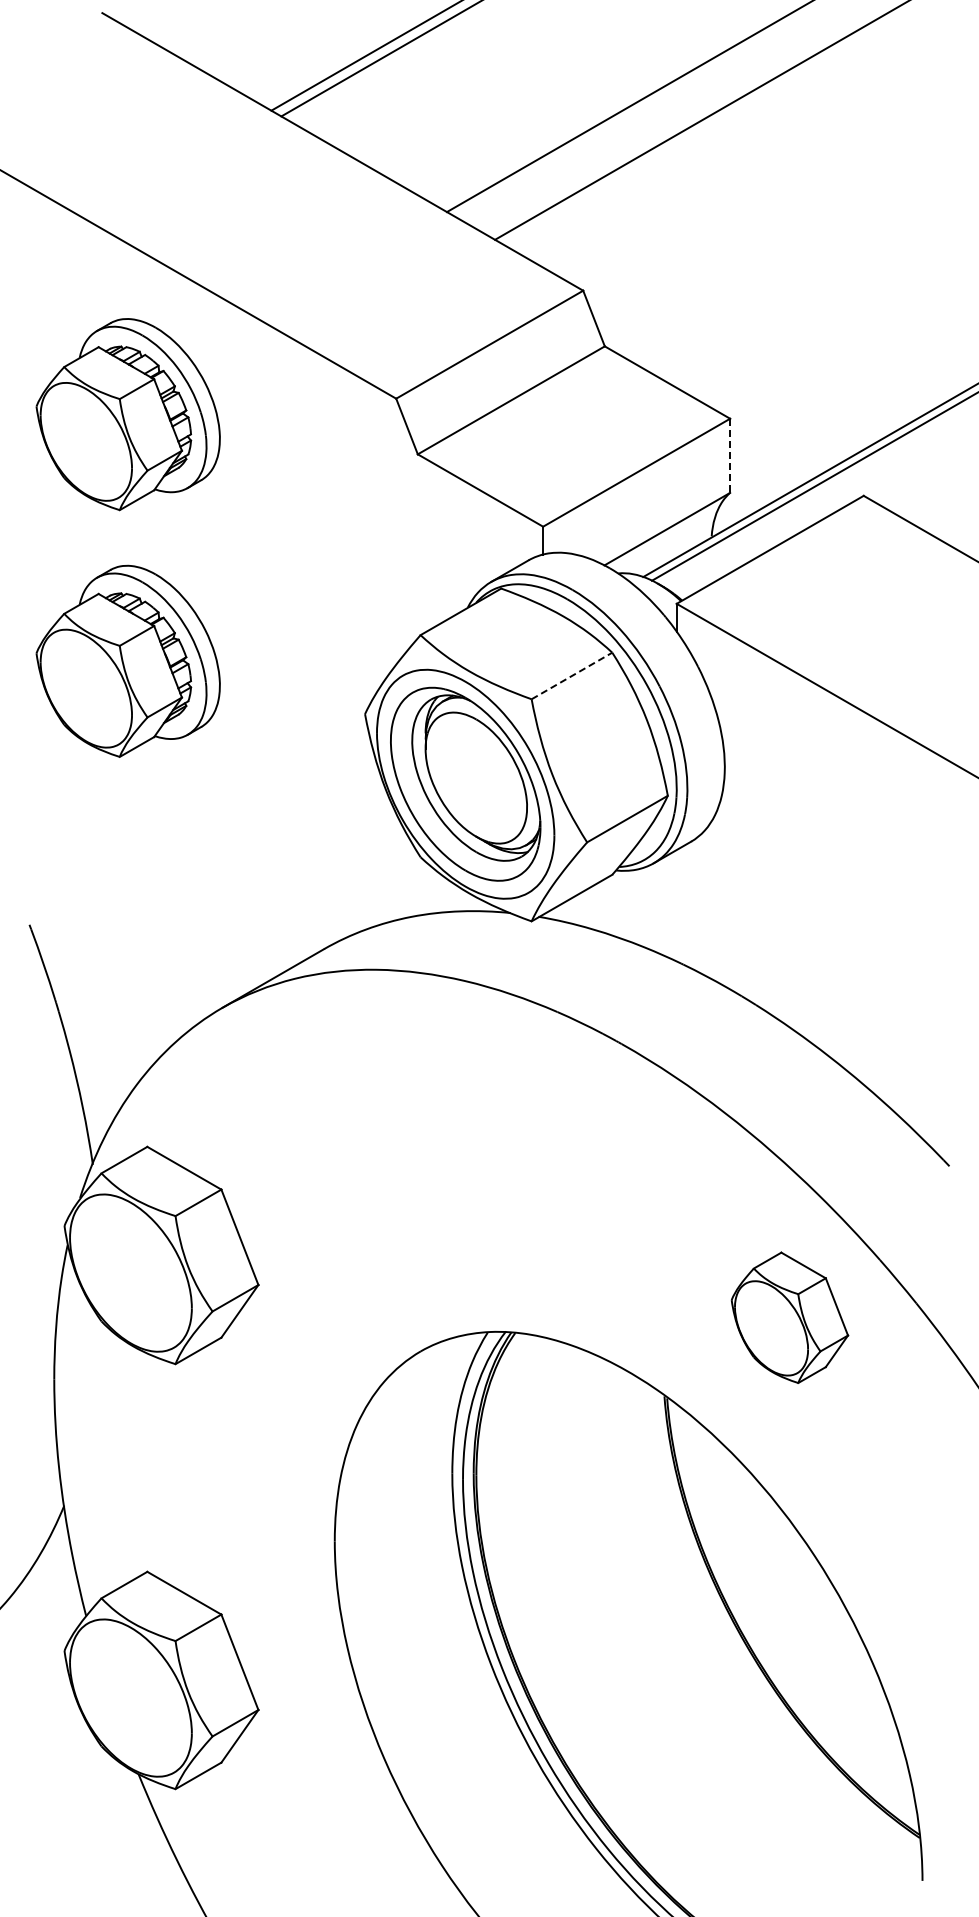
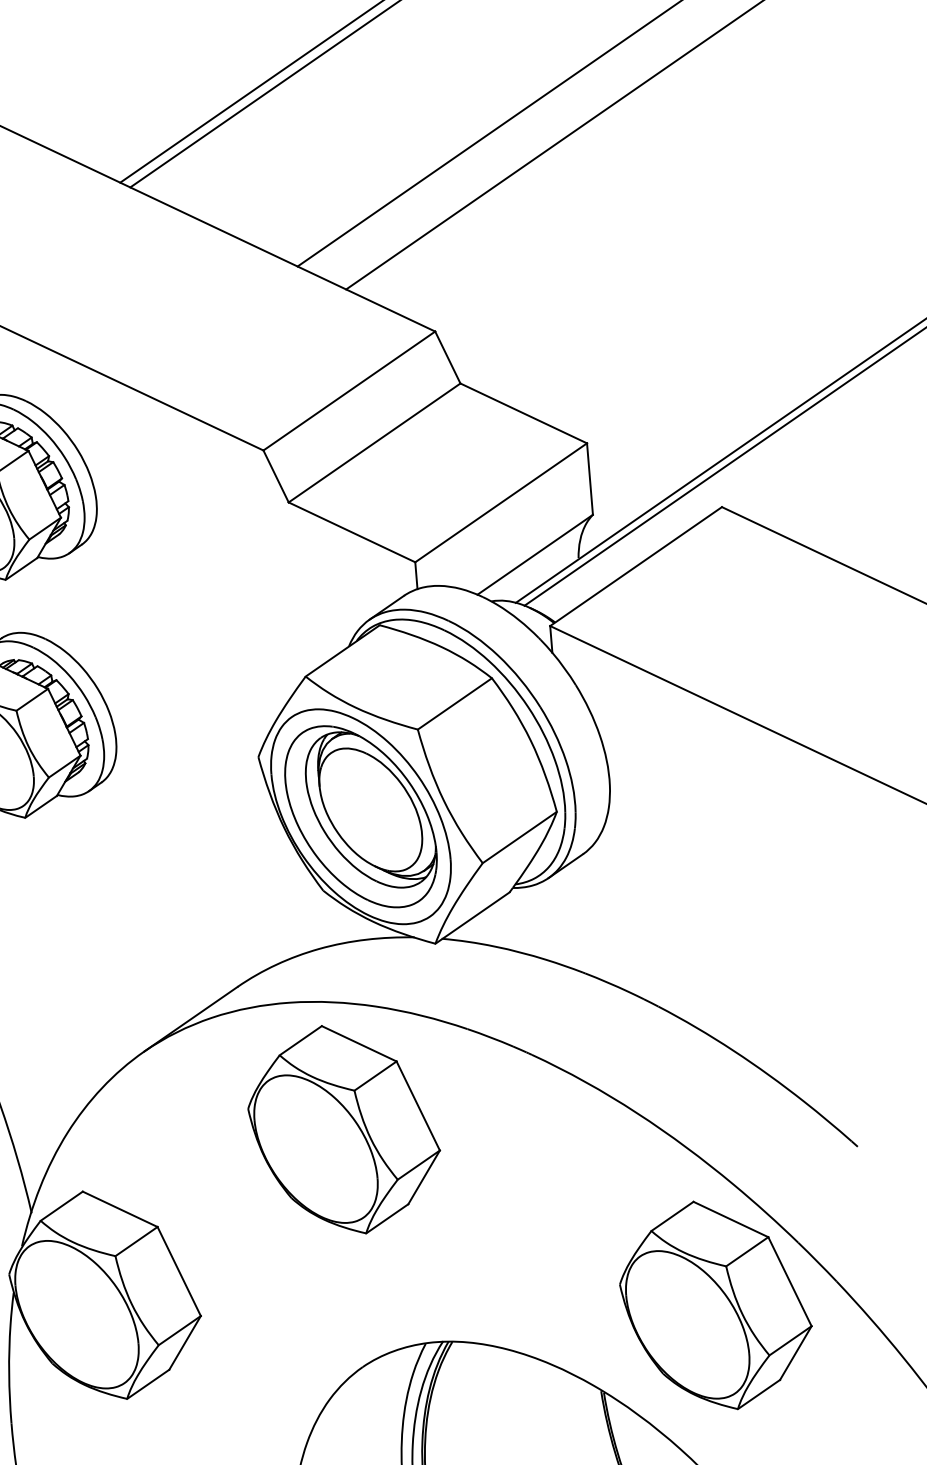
line: (730, 456) -> (590, 479), dashed -> solid
line: (571, 675) -> (454, 703), dashed -> solid
part: (421, 1104) -> (343, 1129), added
part: (789, 1317) -> (715, 1305), size x1.67

